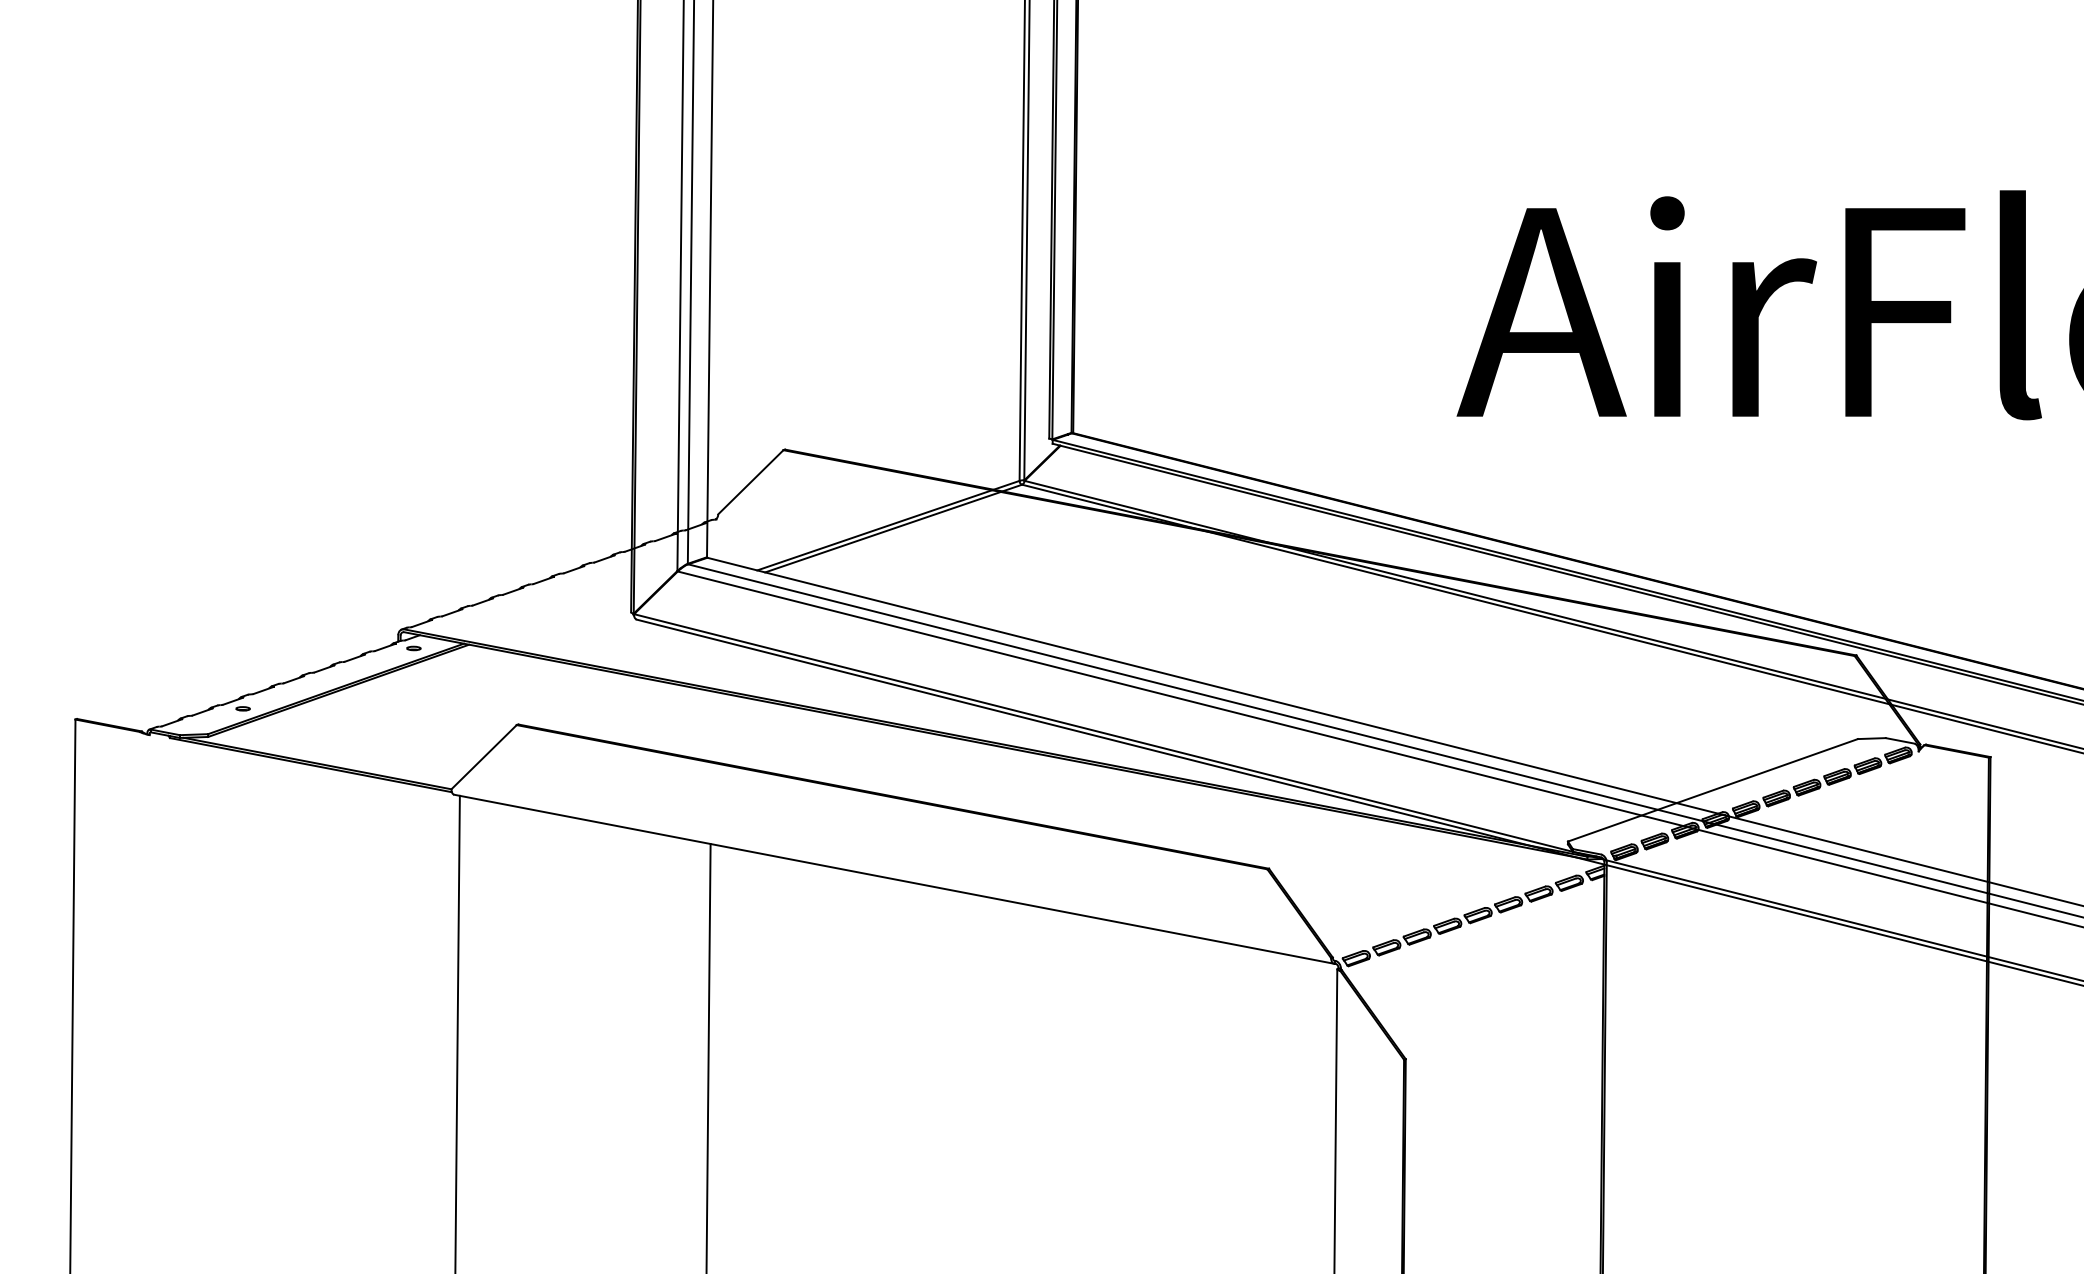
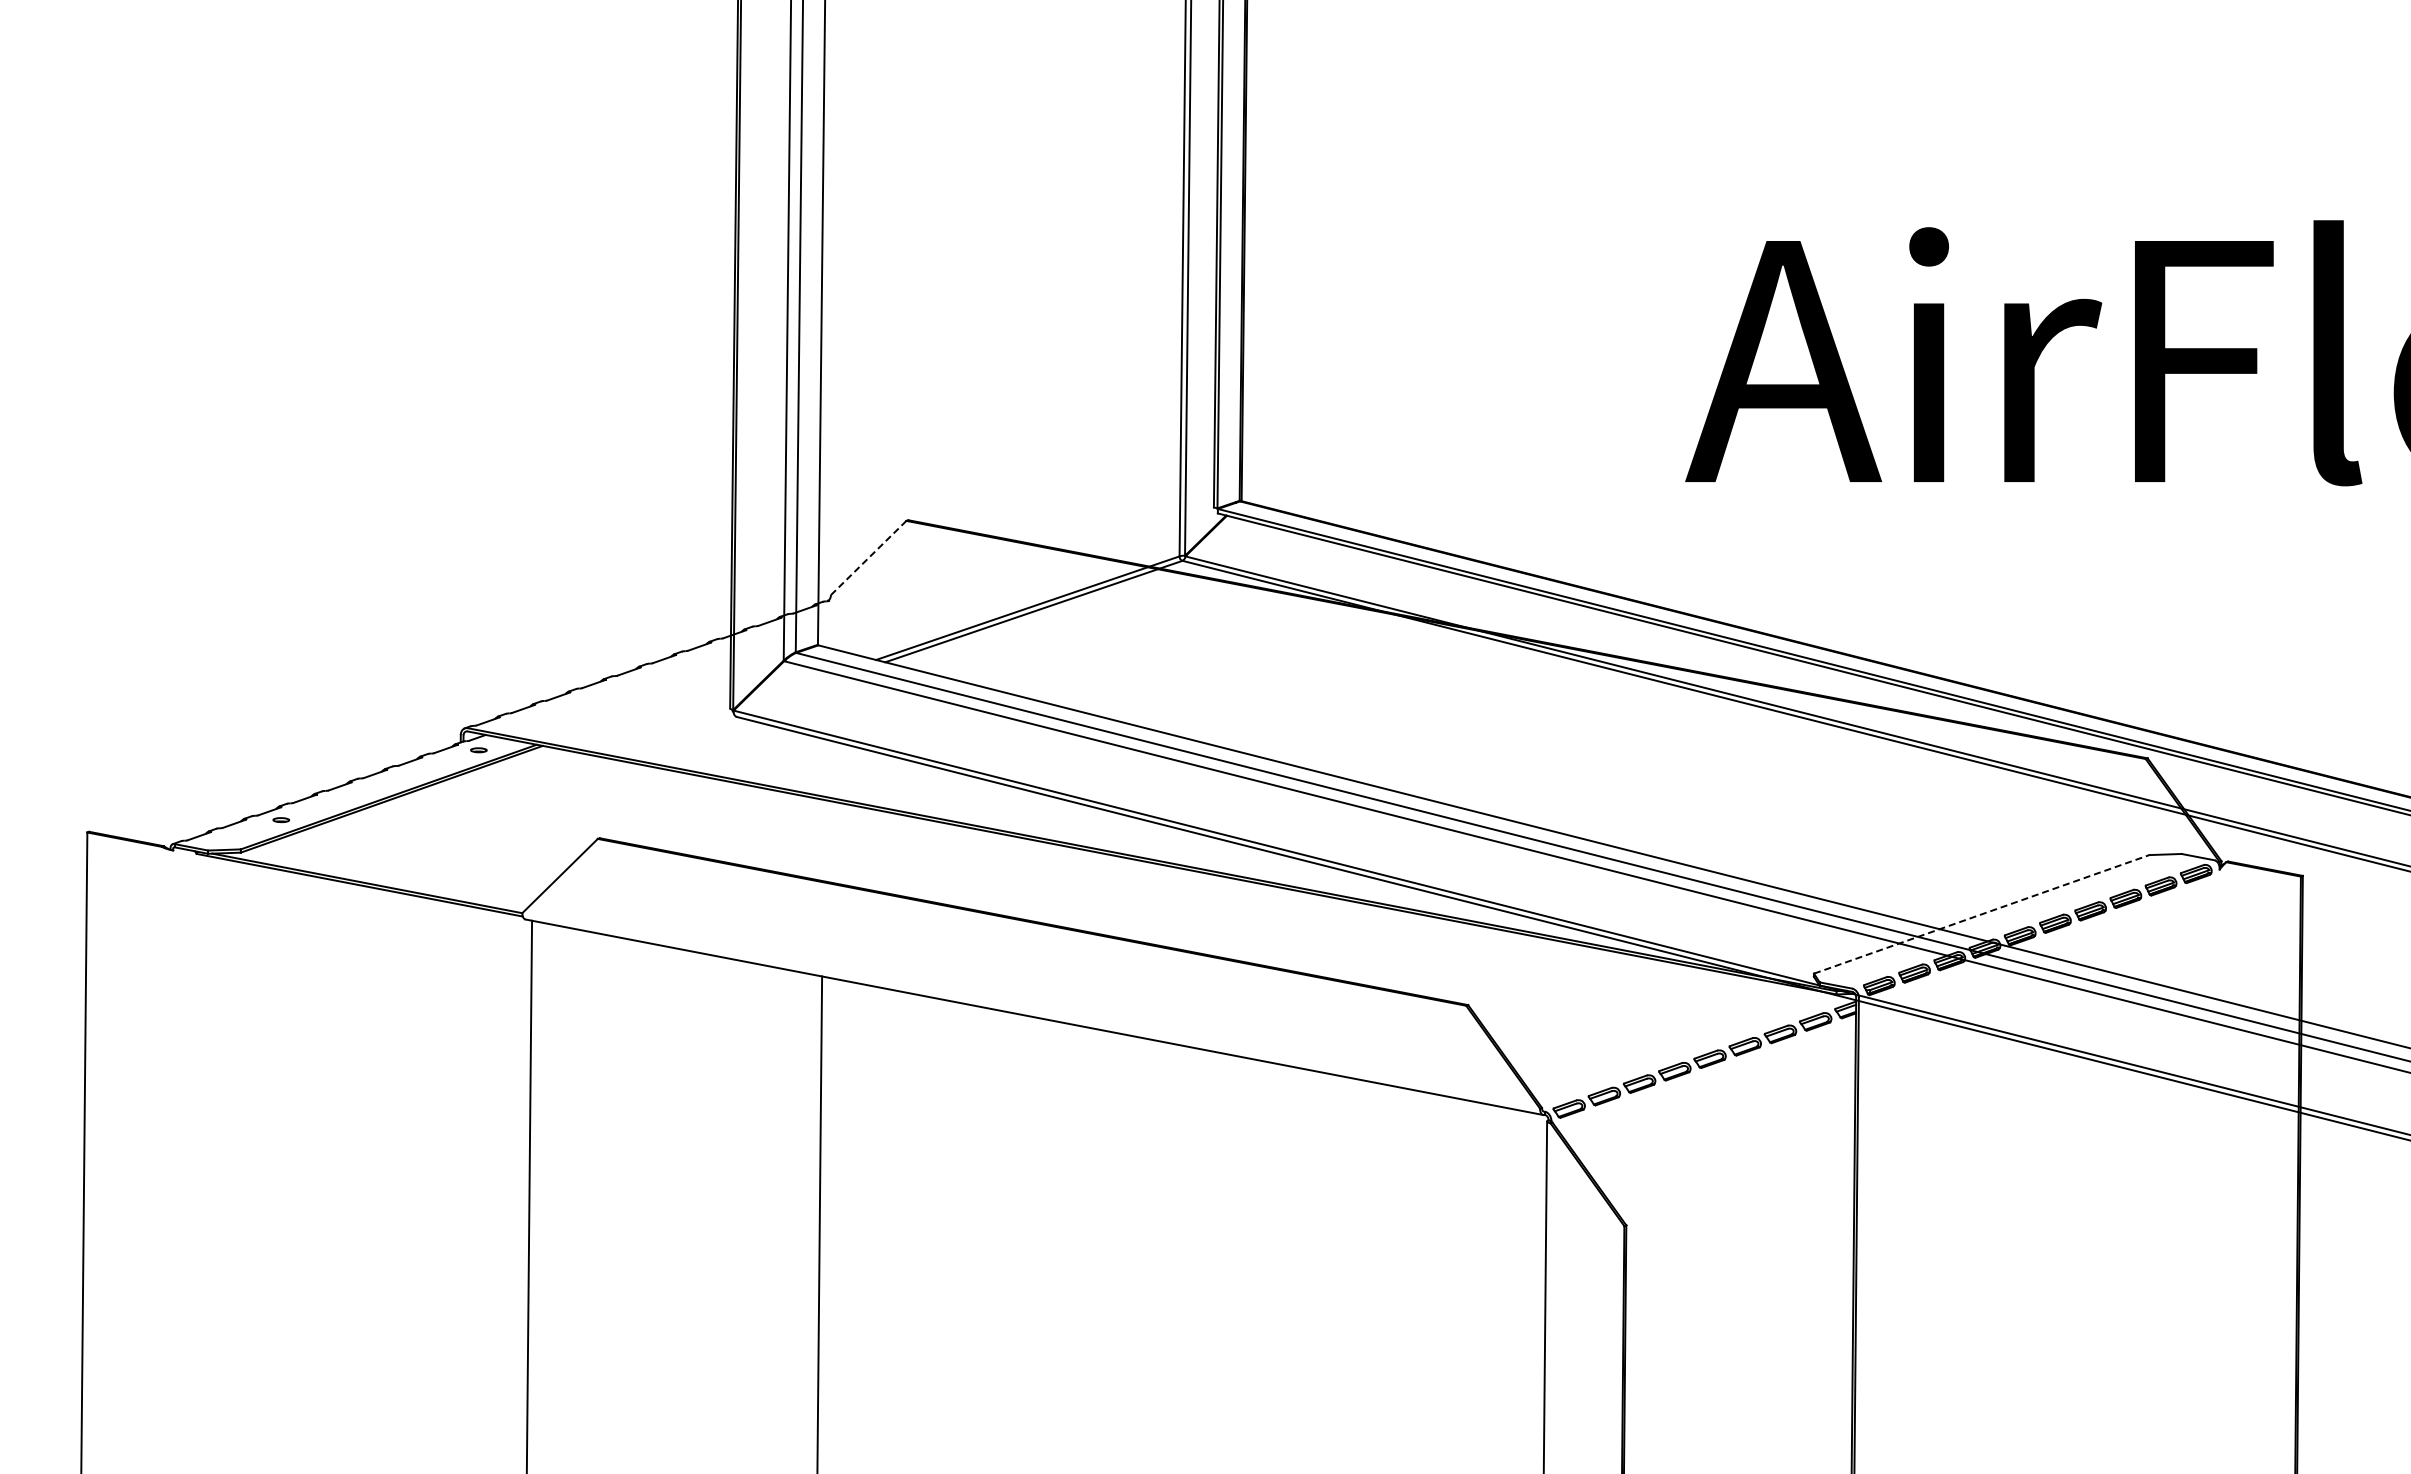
line: (750, 482) -> (868, 558), solid -> dashed
line: (1712, 790) -> (1981, 914), solid -> dashed

